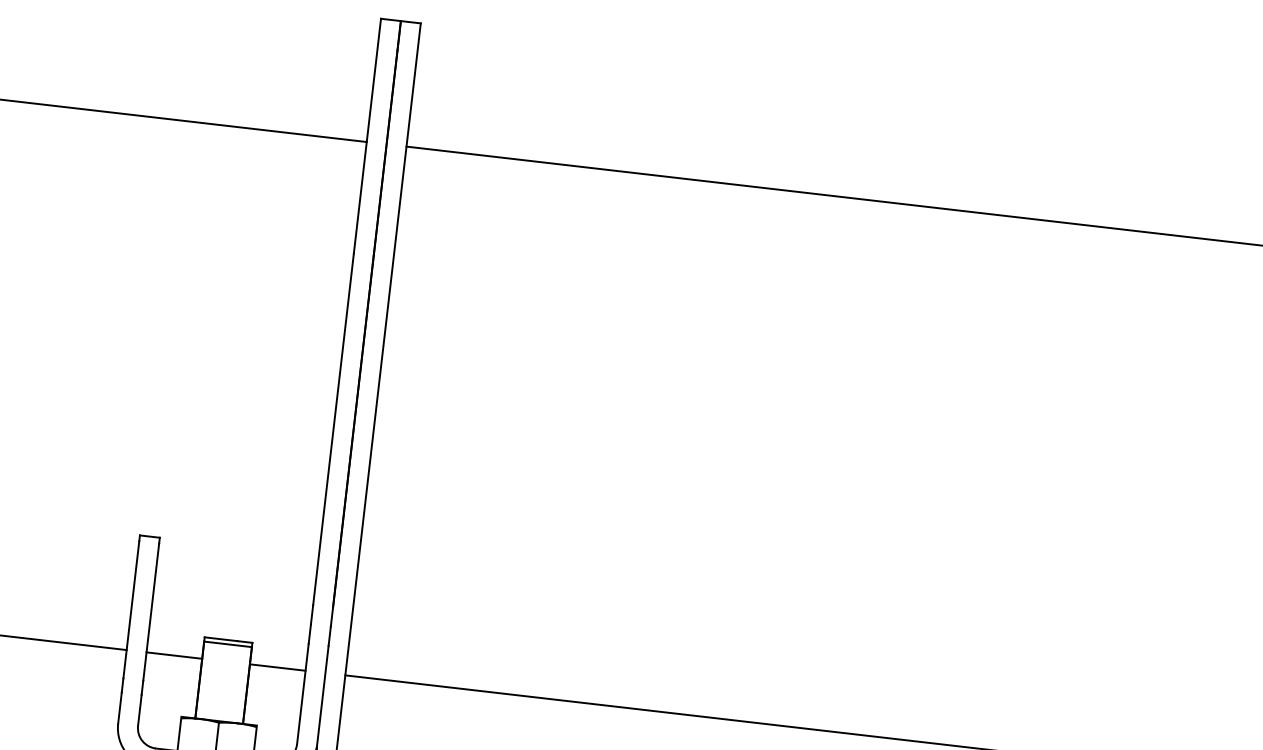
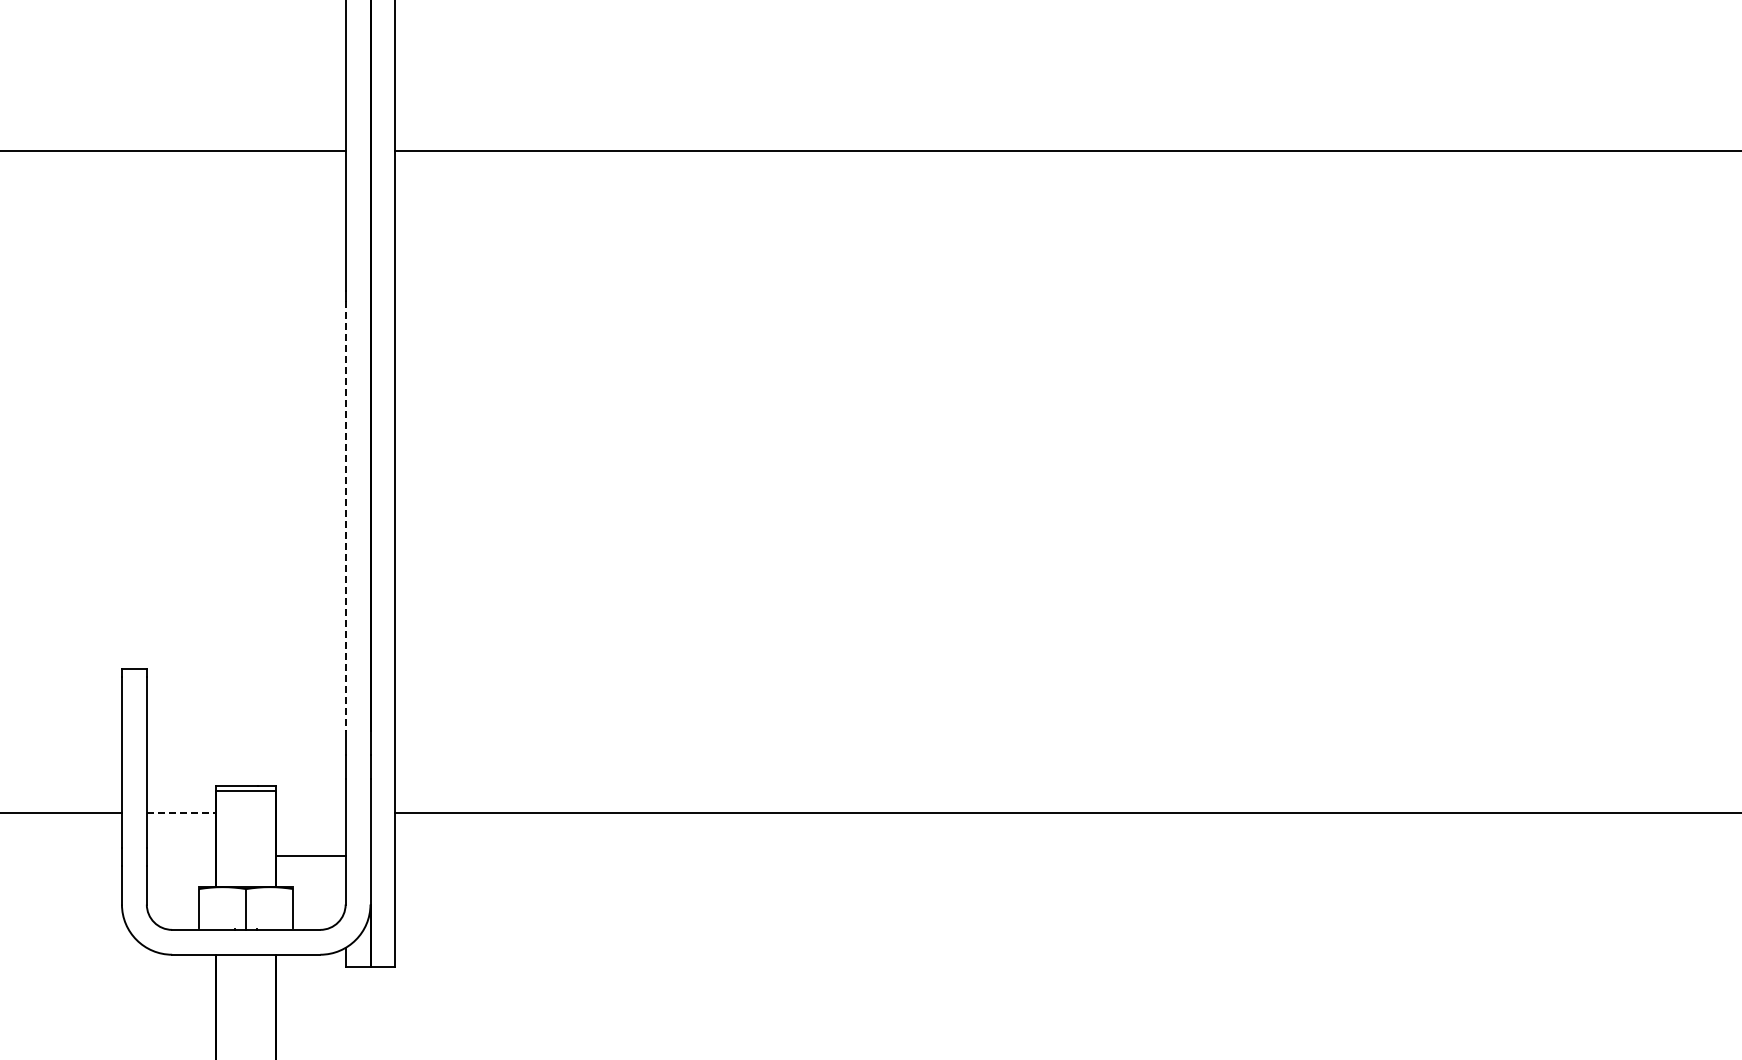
line: (332, 433) -> (345, 515), solid -> dashed
line: (174, 655) -> (181, 812), solid -> dashed
line: (277, 667) -> (310, 855), moved

